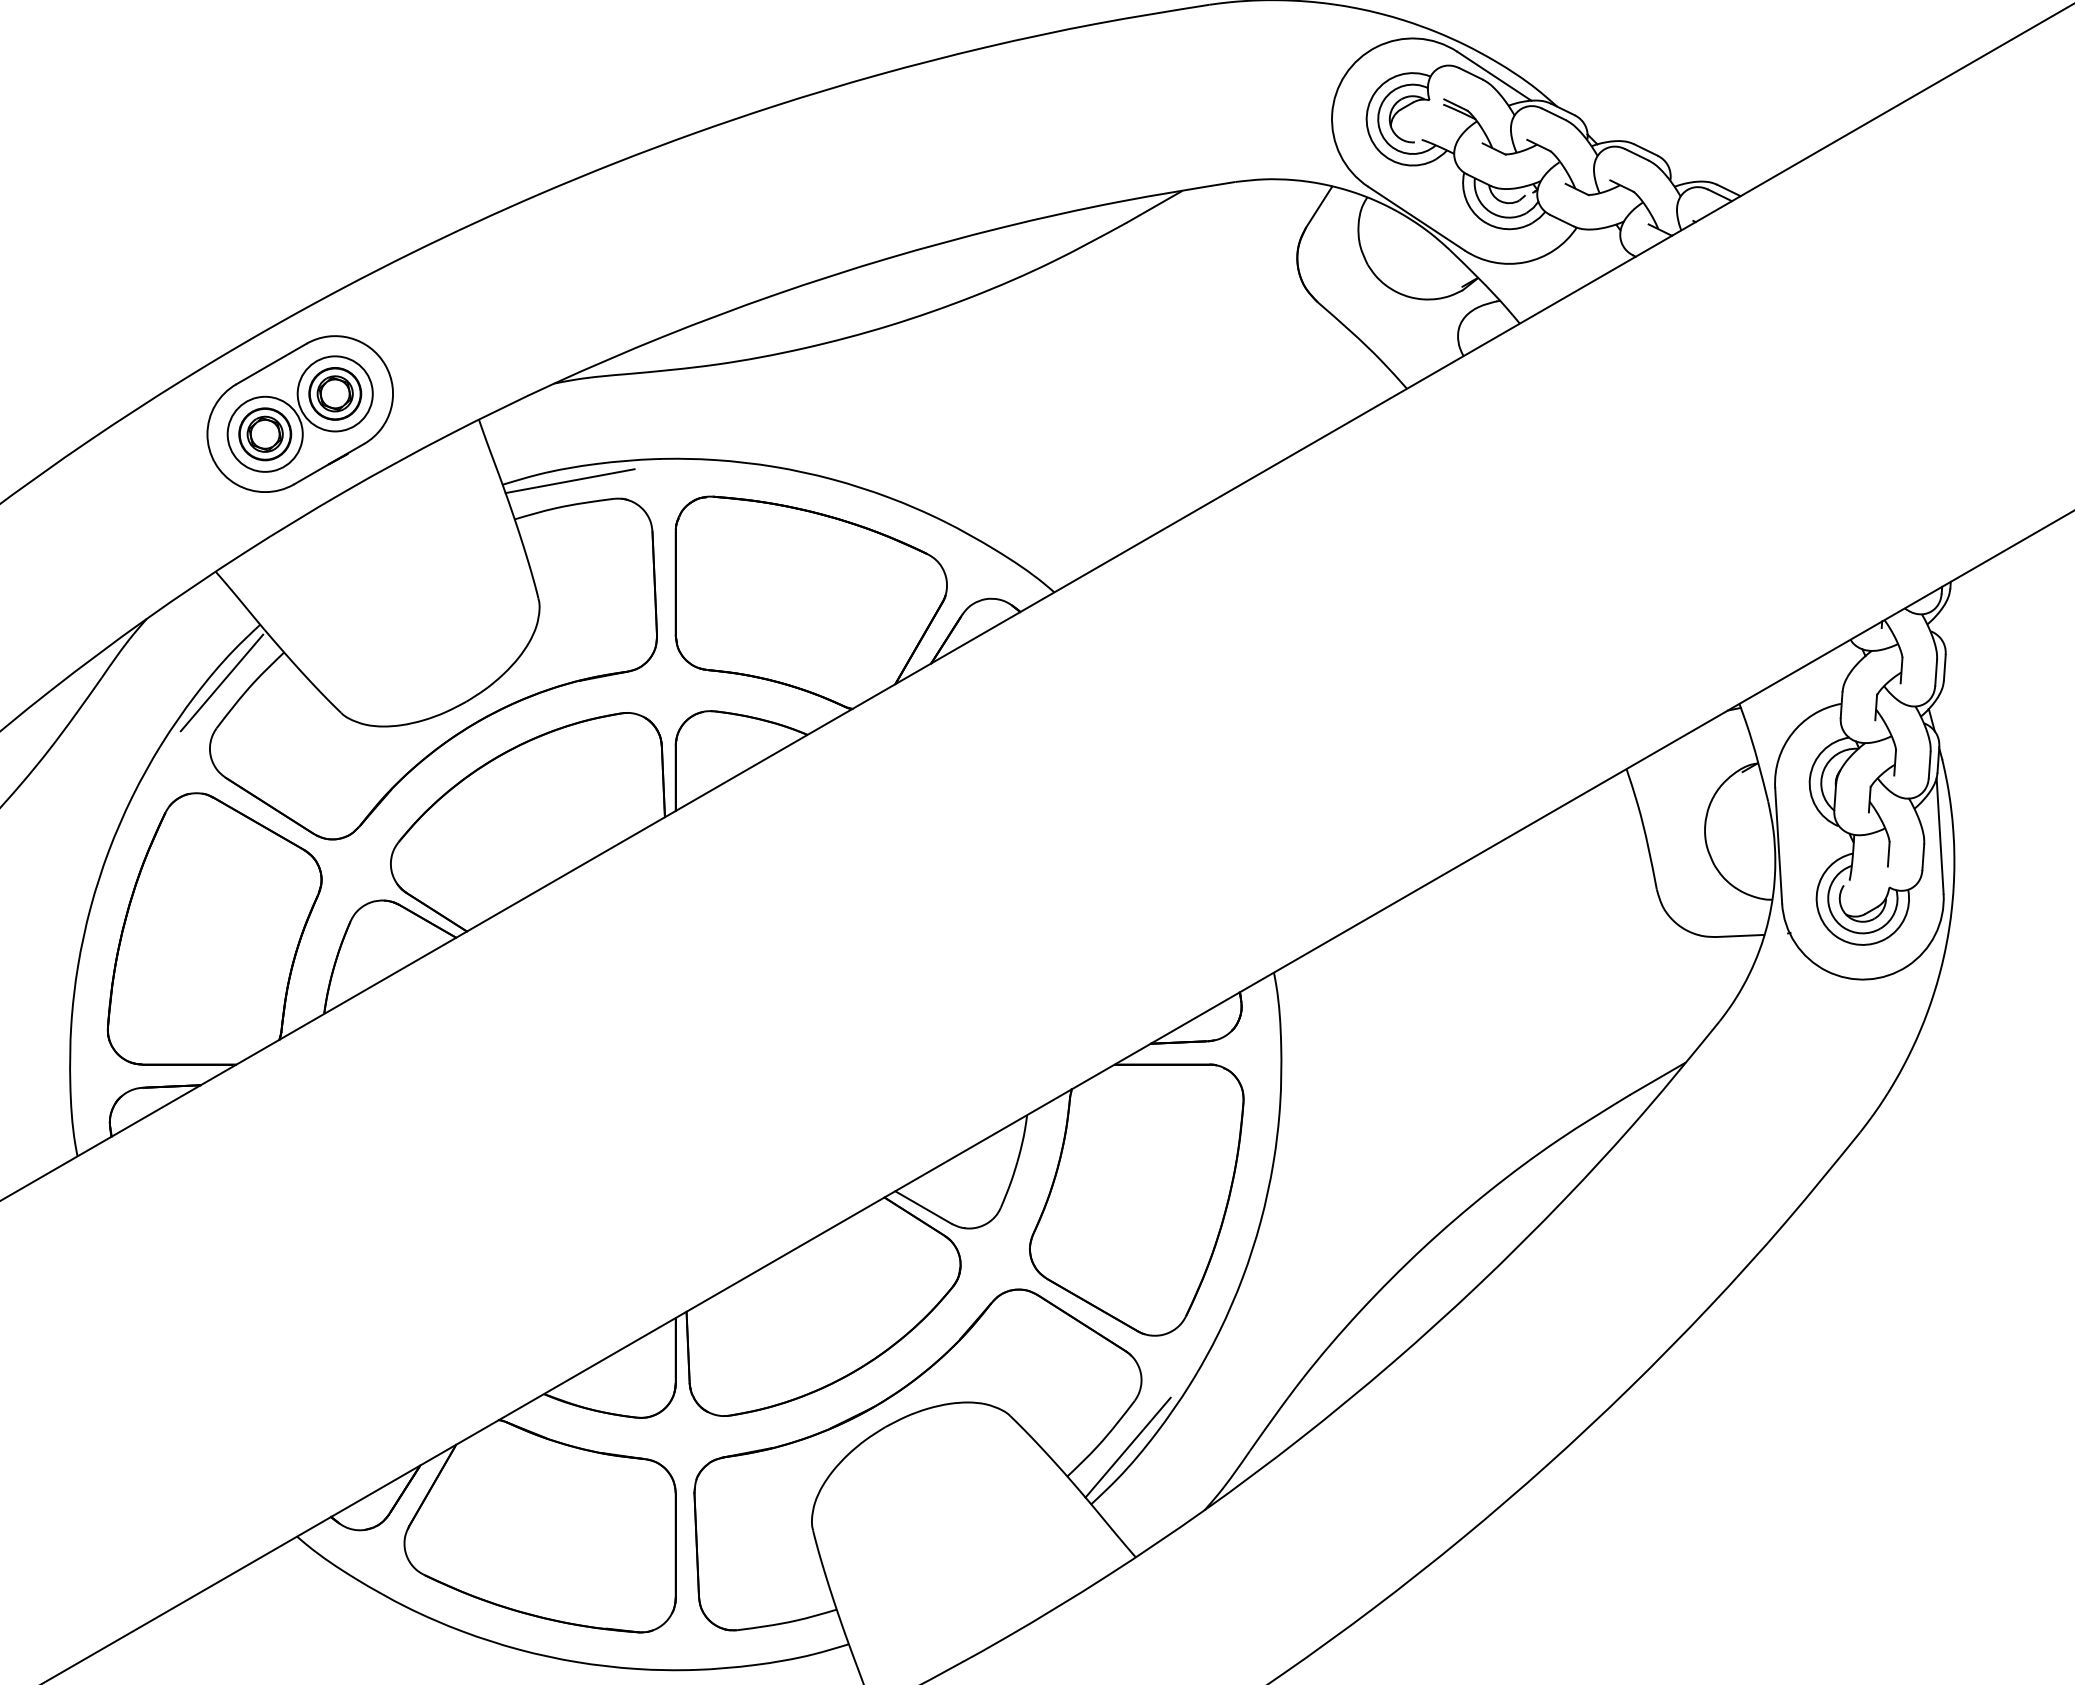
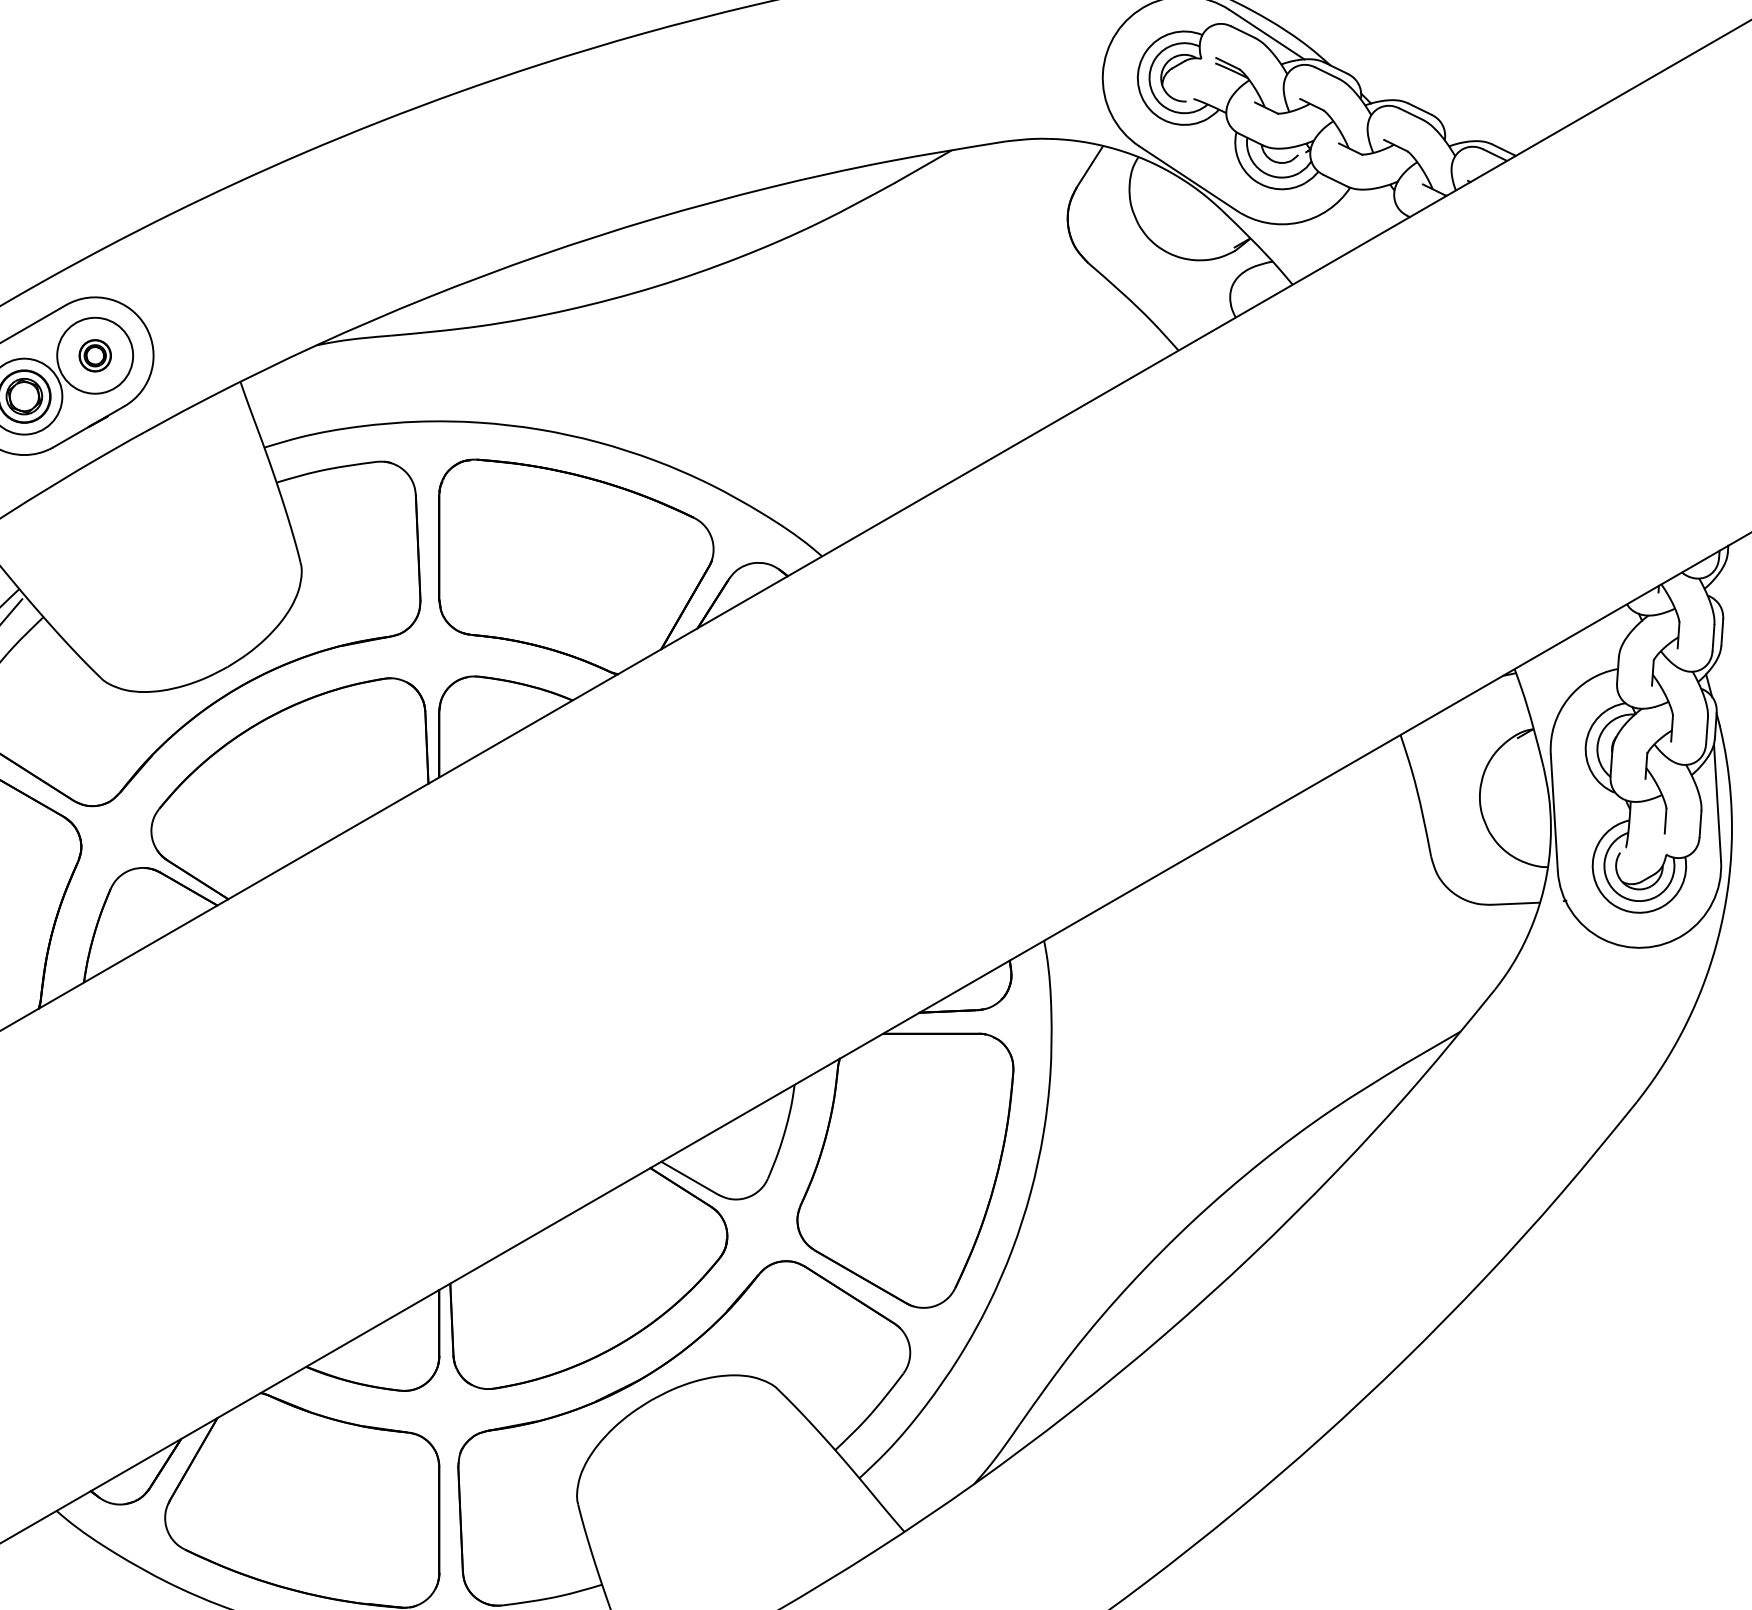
part: (335, 393) -> (95, 355), size x0.6
line: (569, 481) -> (331, 444), removed
line: (1127, 1447) -> (896, 1420), removed

